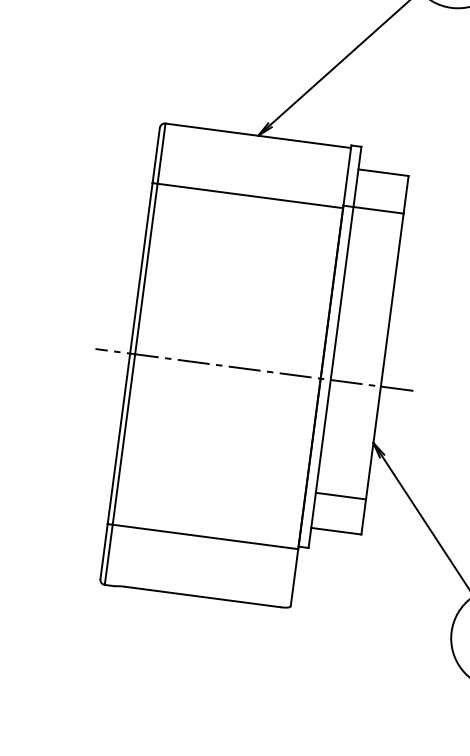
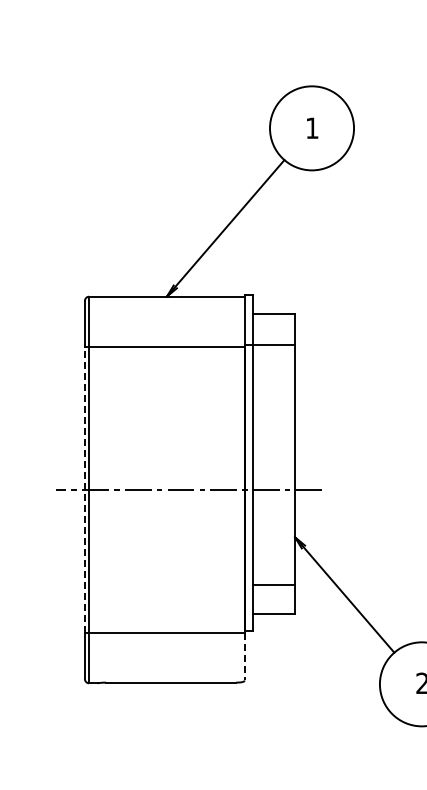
line: (129, 354) -> (84, 490), solid -> dashed
line: (294, 577) -> (244, 656), solid -> dashed

